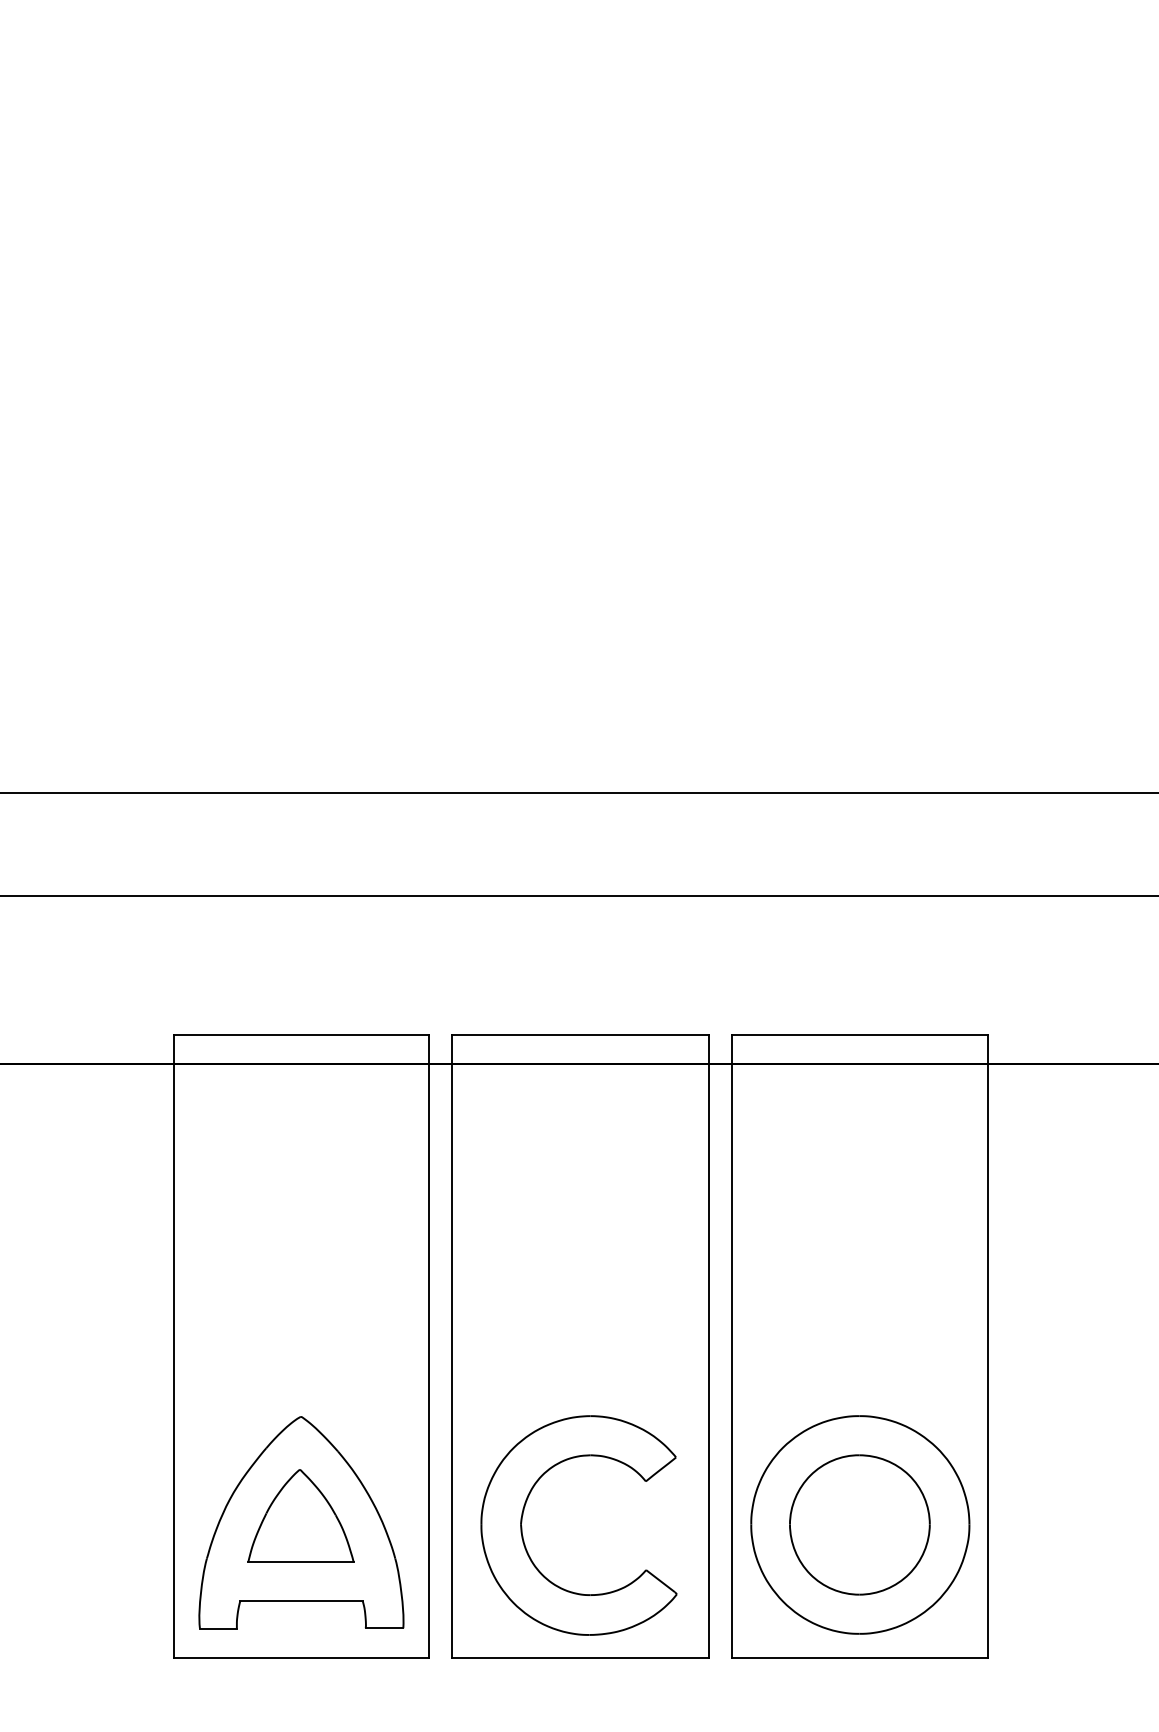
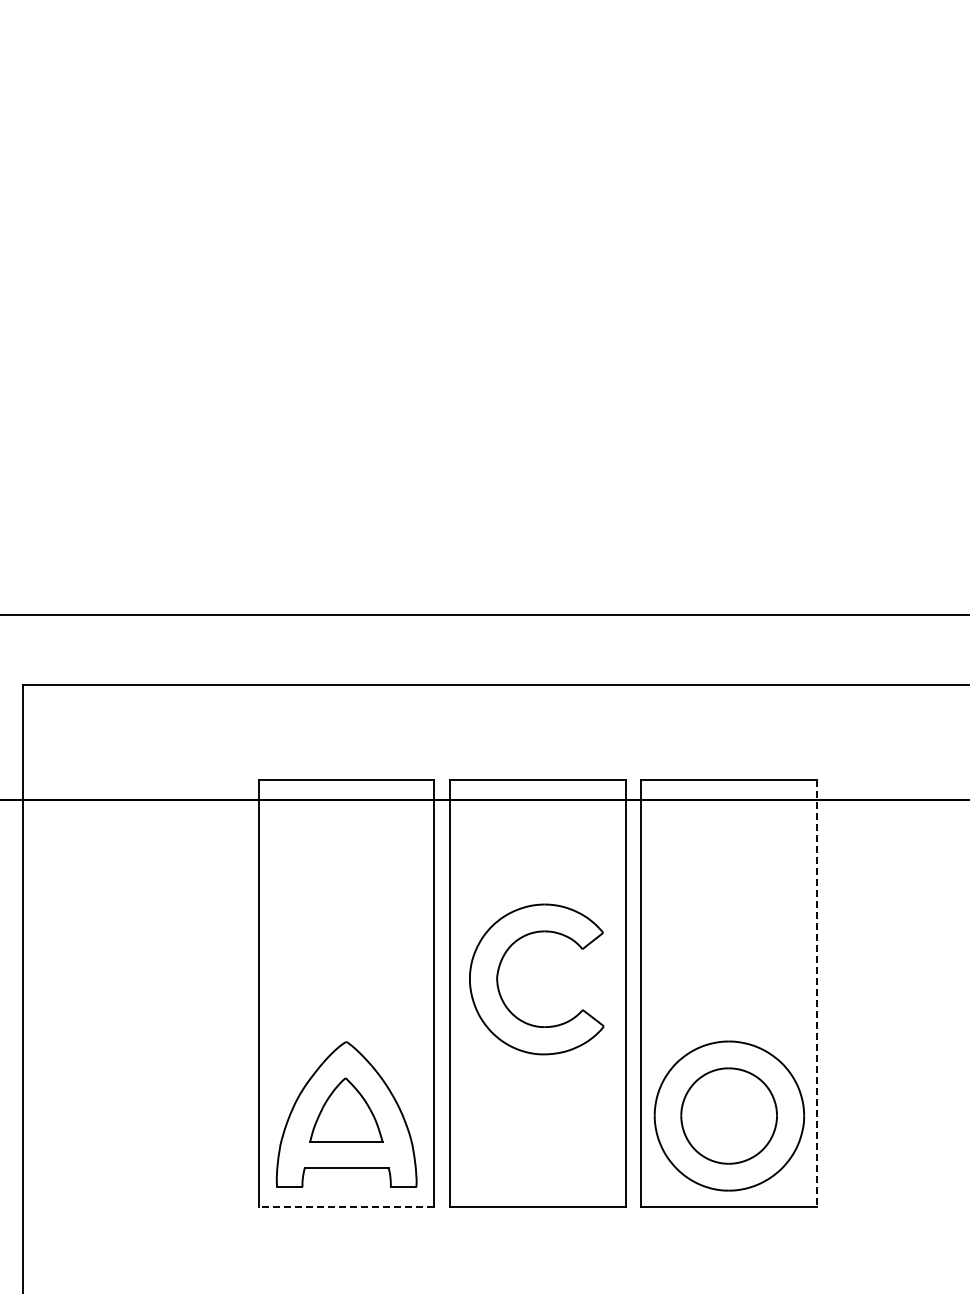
line: (987, 1345) -> (816, 993), solid -> dashed
part: (523, 1527) -> (498, 980), moved
line: (301, 1658) -> (346, 1207), solid -> dashed

